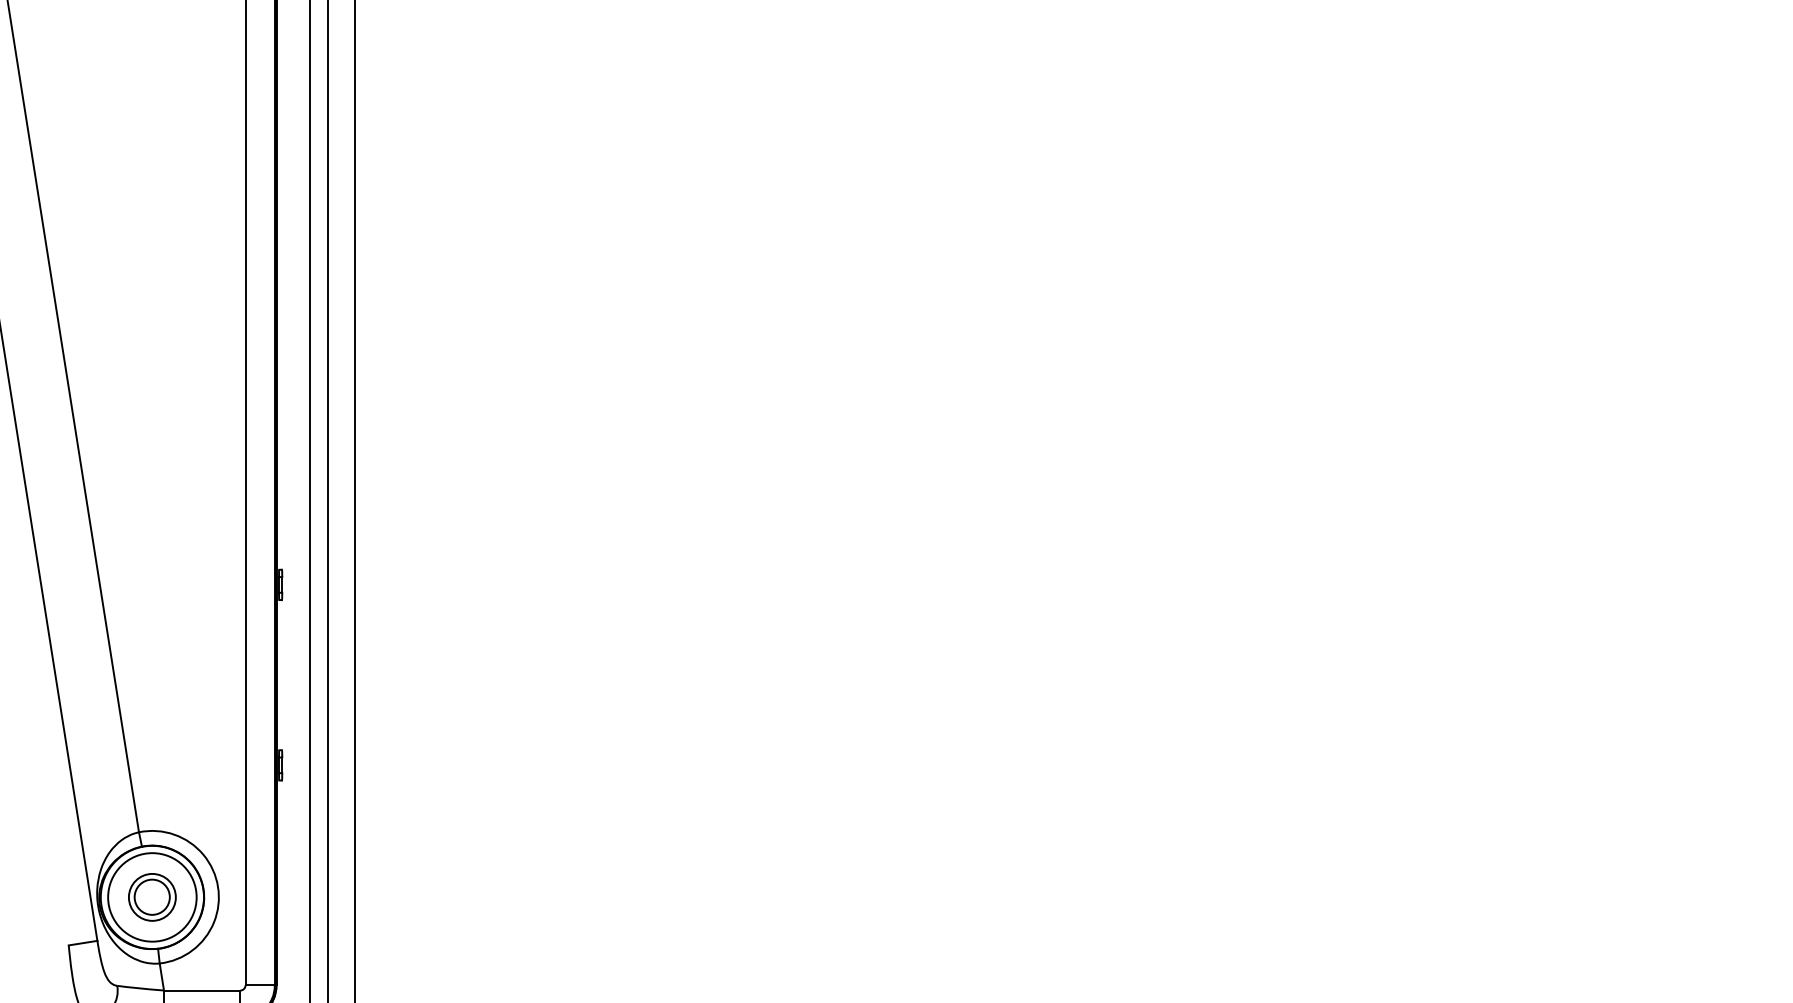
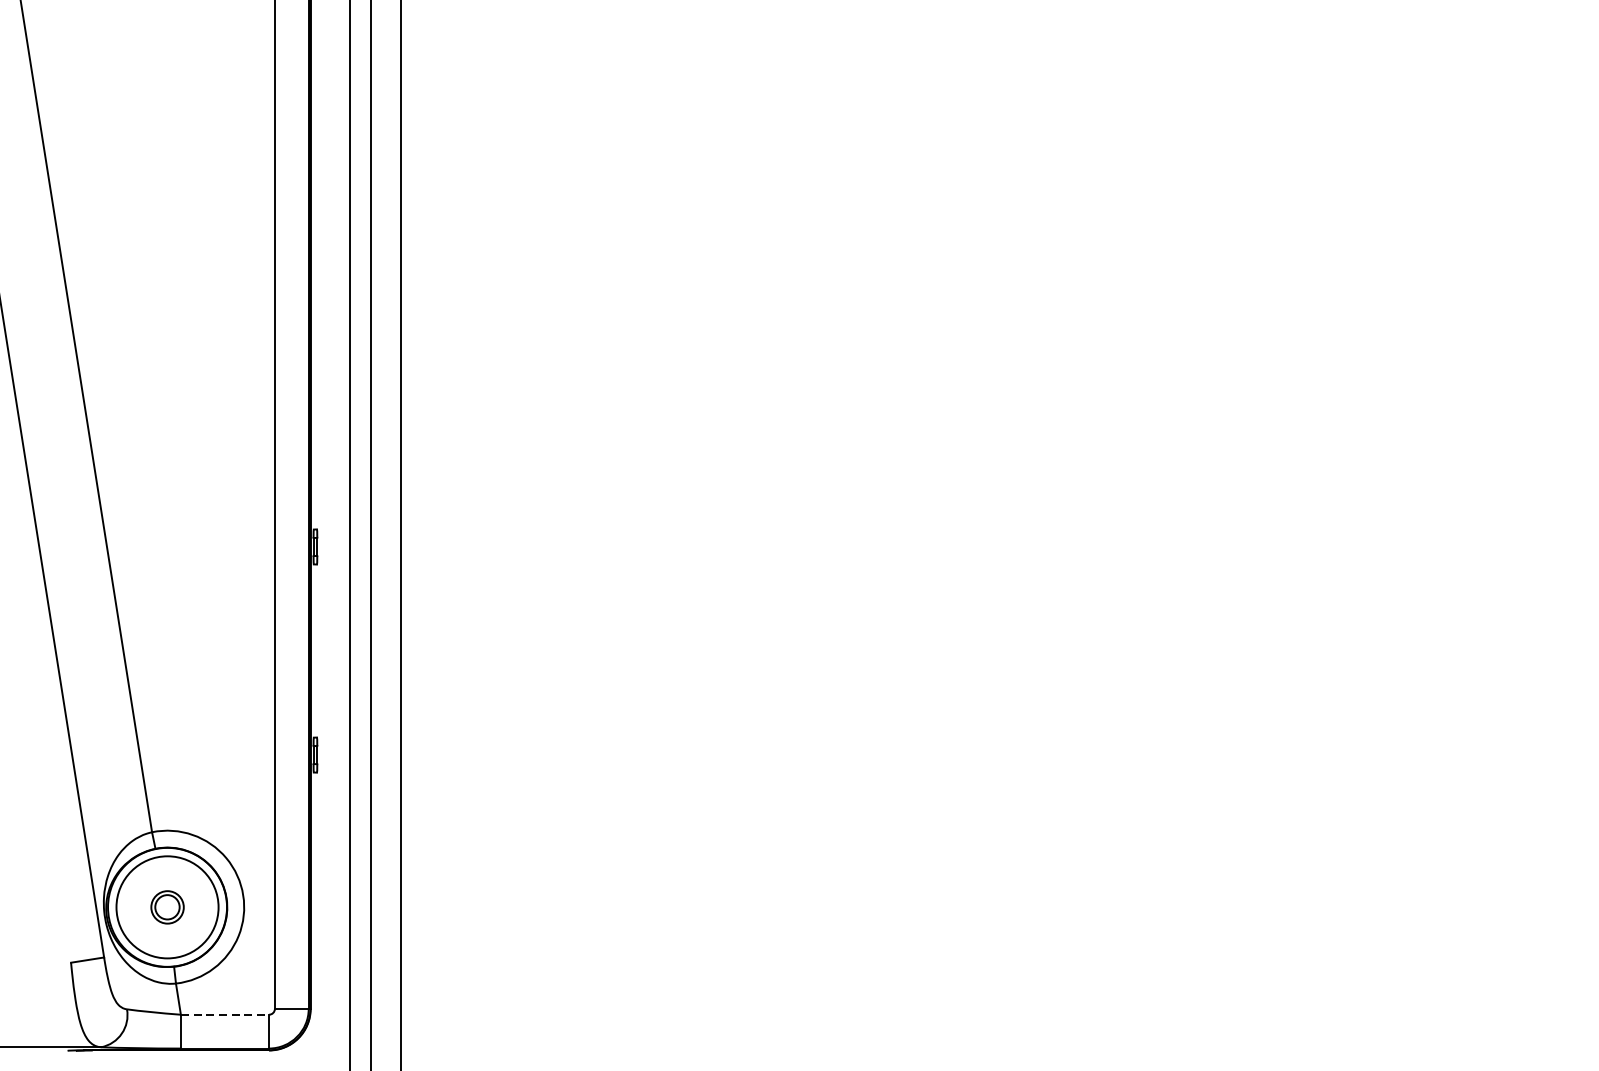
part: (152, 897) -> (167, 907), size x0.6
line: (202, 990) -> (225, 1014), solid -> dashed

